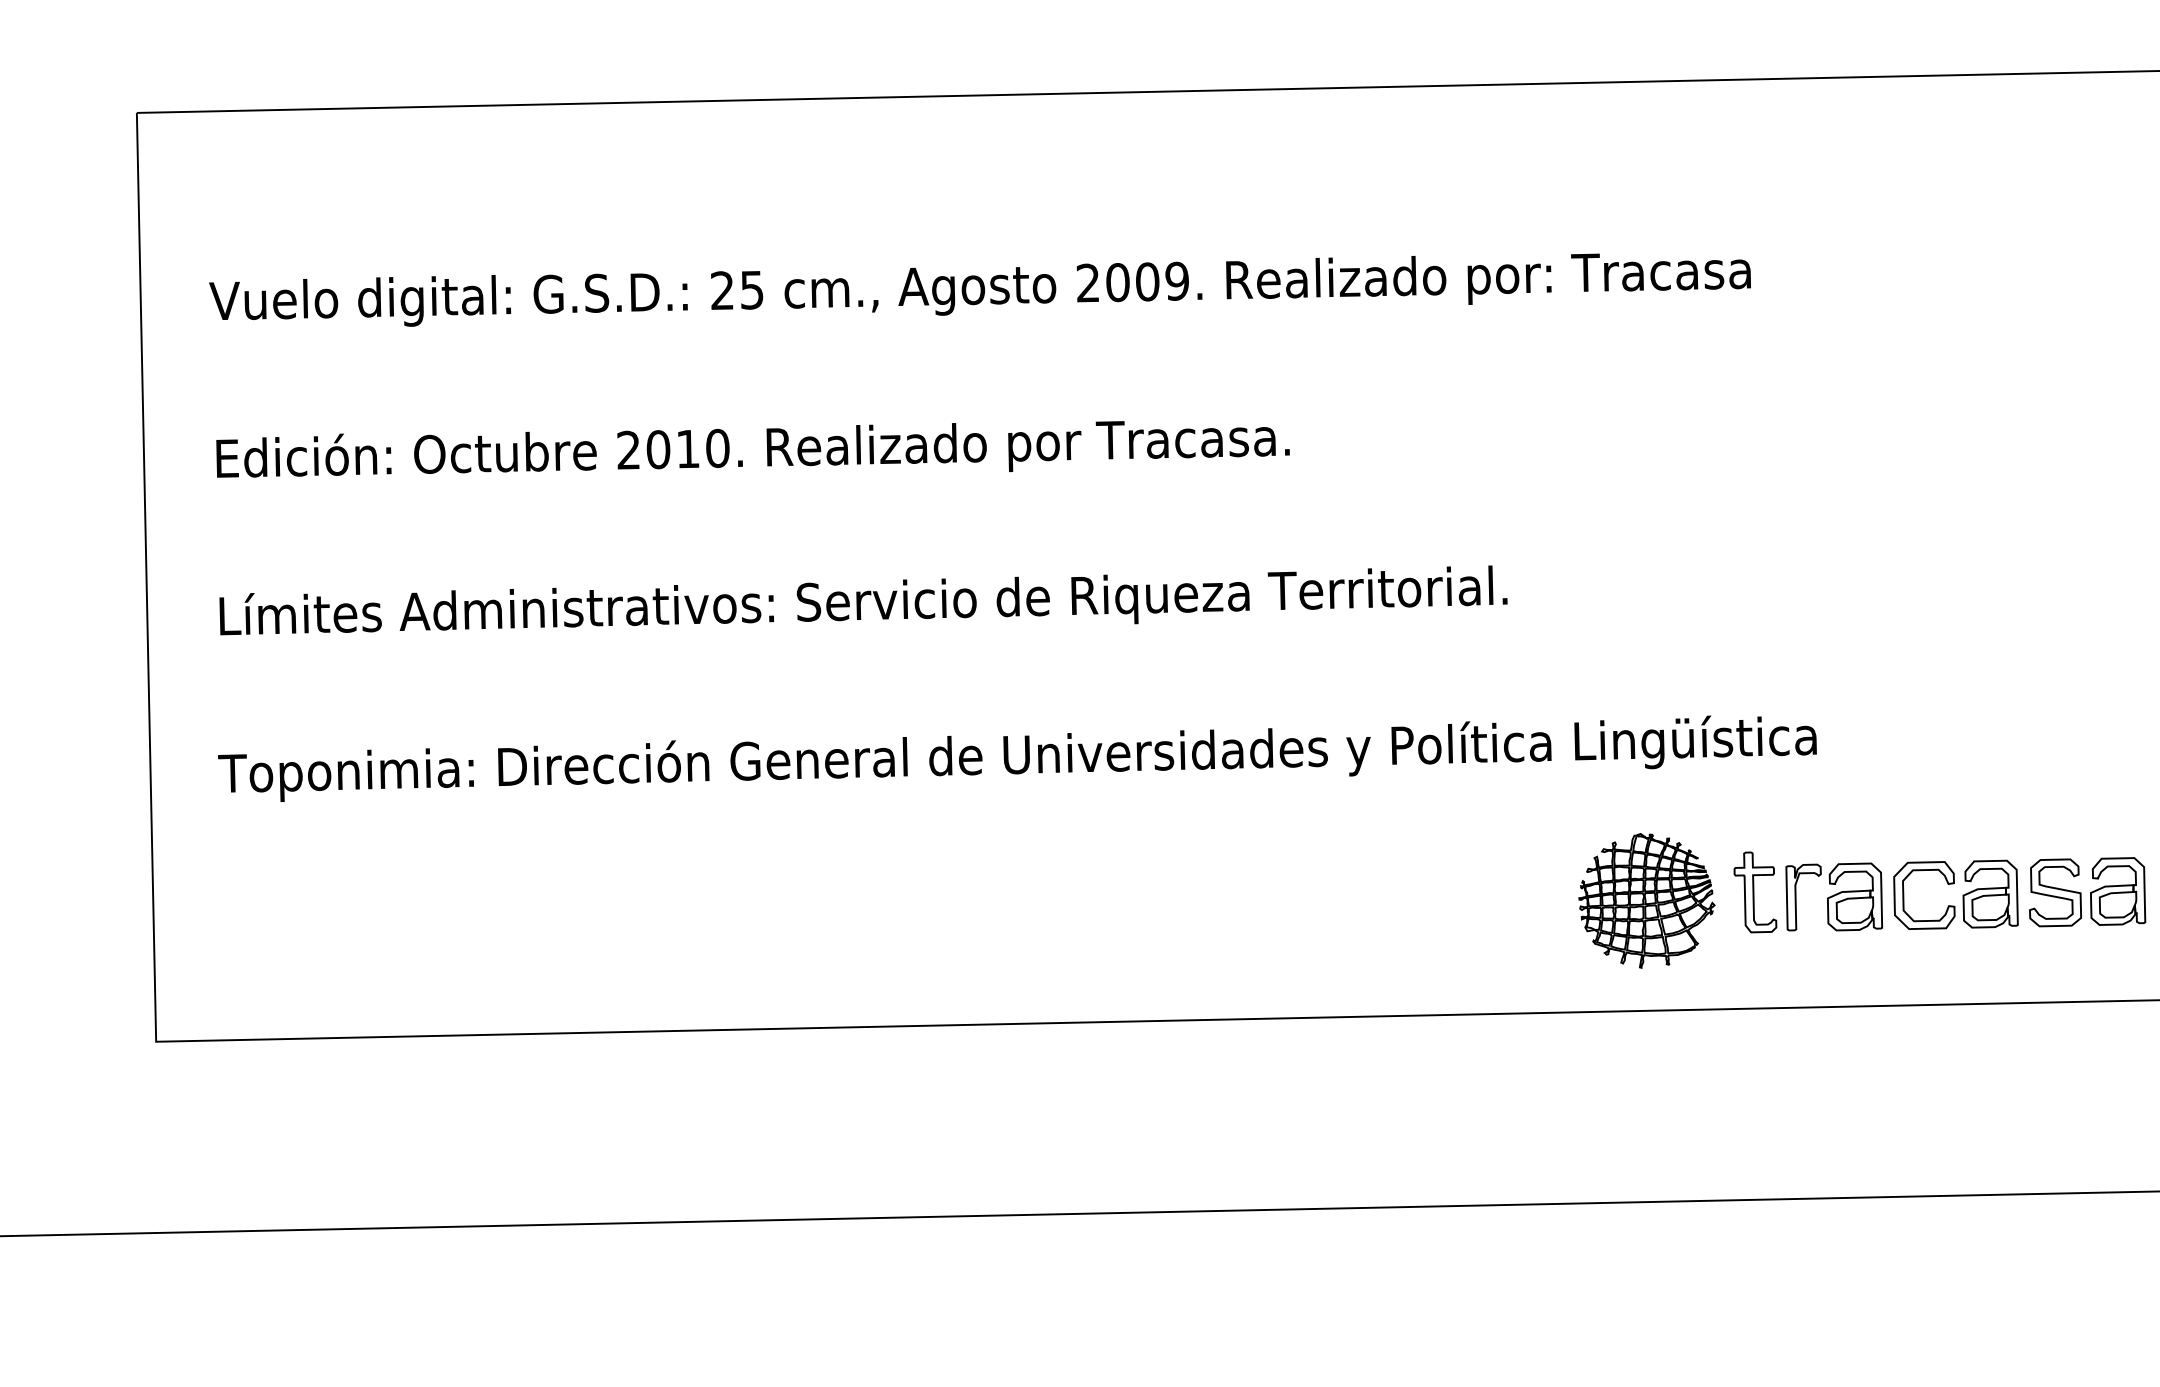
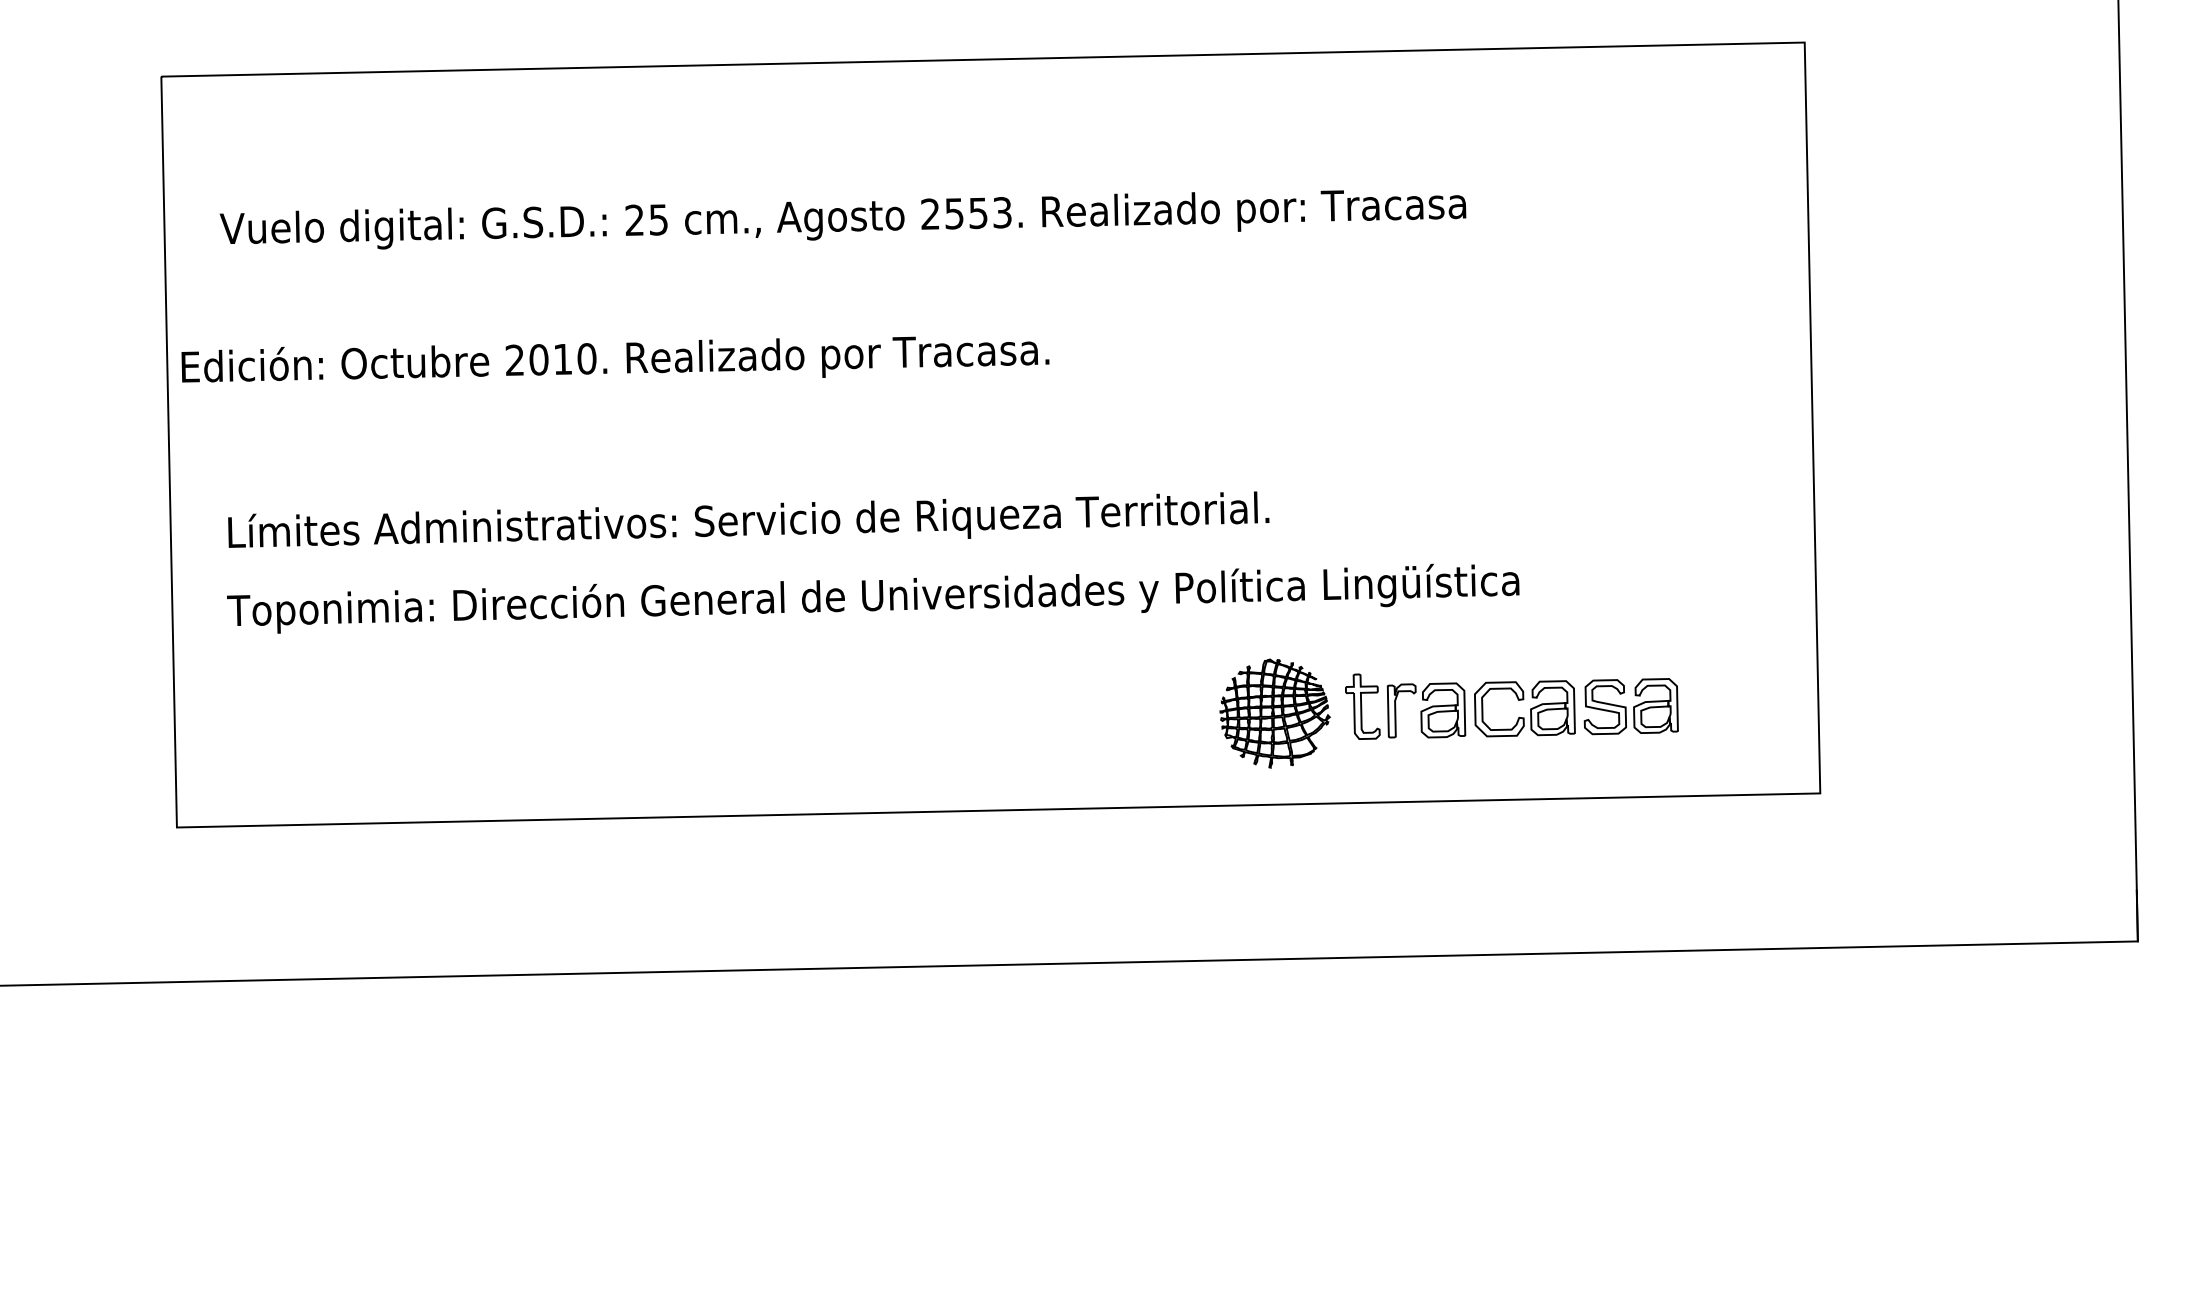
text: (1147, 282) -> (978, 213), 2009. -> 2553.
text: (753, 449) -> (615, 359), moved
text: (863, 600) -> (748, 519), moved
part: (1861, 900) -> (1448, 713), moved

